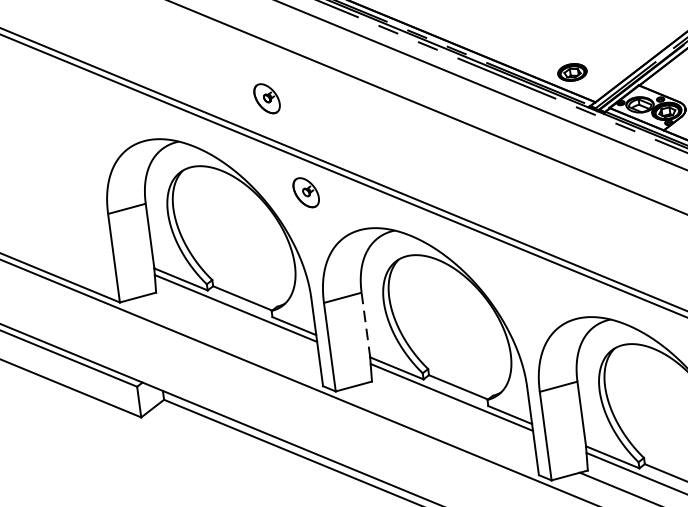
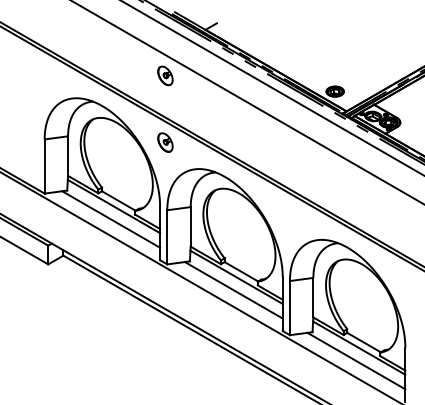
part: (267, 98) -> (165, 75), moved
line: (365, 324) -> (190, 226), dashed -> solid
line: (234, 330) -> (111, 219), added
line: (449, 419) -> (233, 290), added

